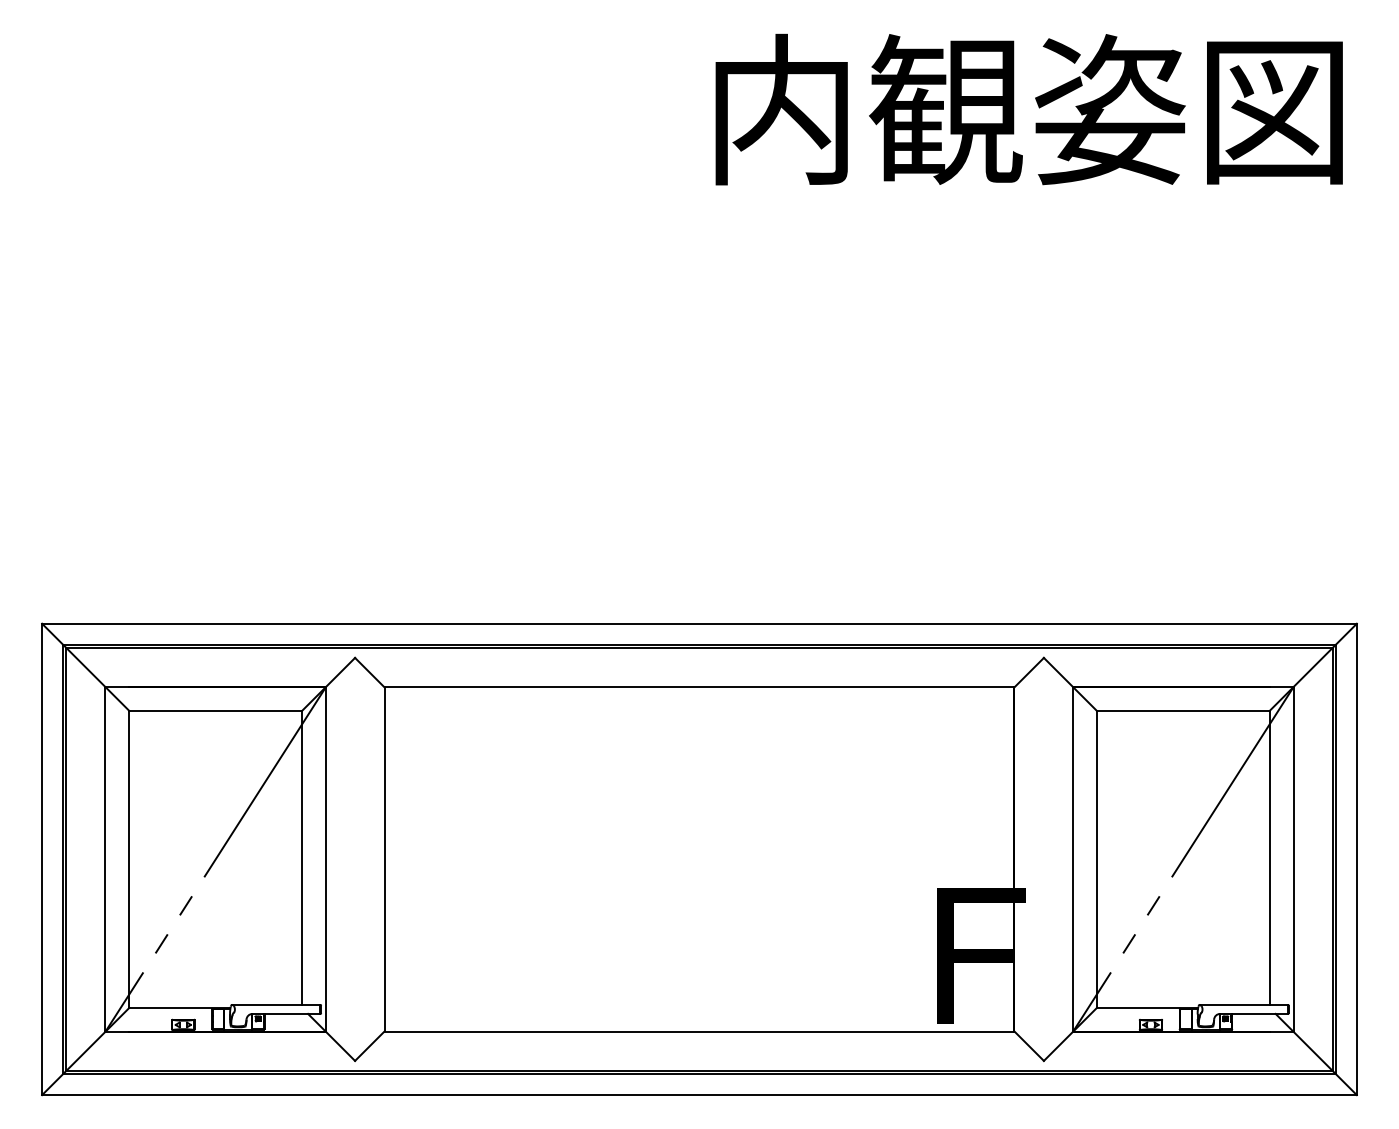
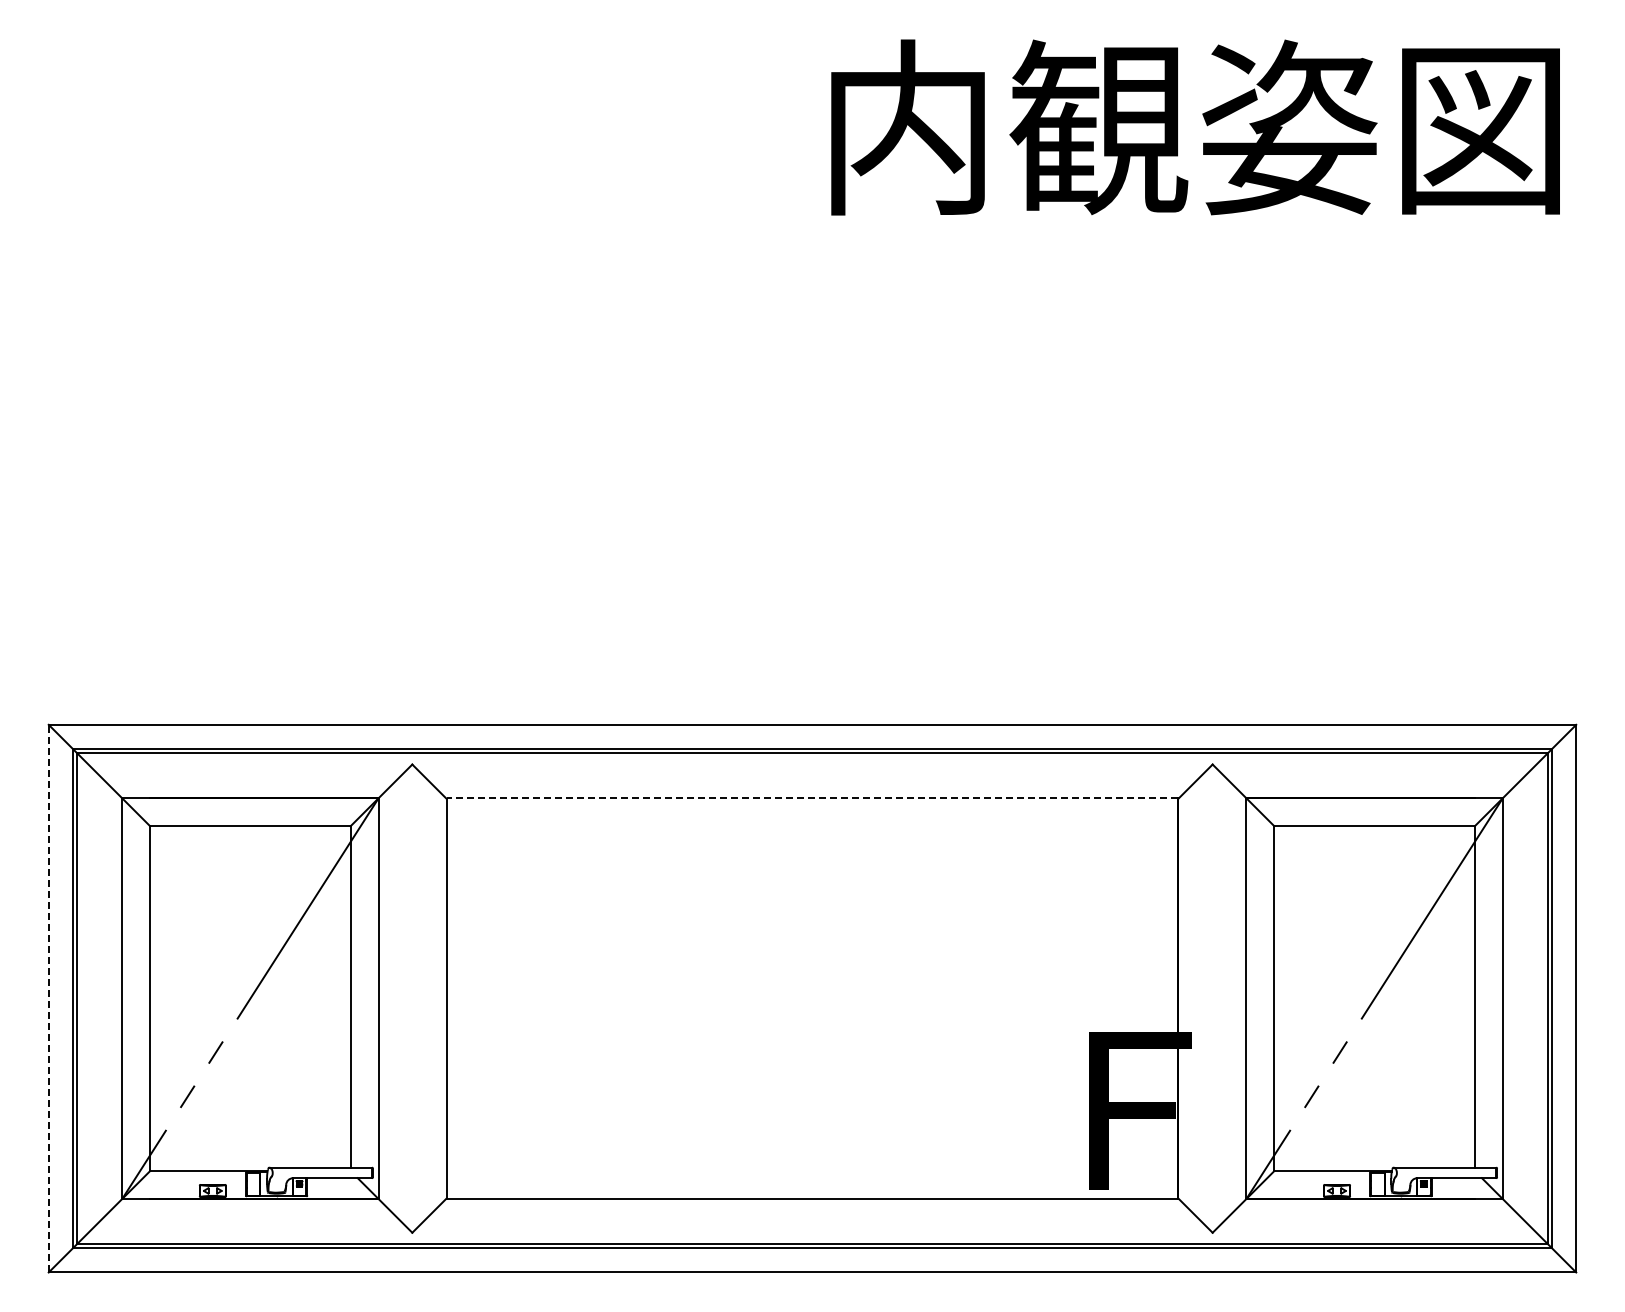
line: (699, 687) -> (812, 798), solid -> dashed
line: (41, 859) -> (48, 998), solid -> dashed

